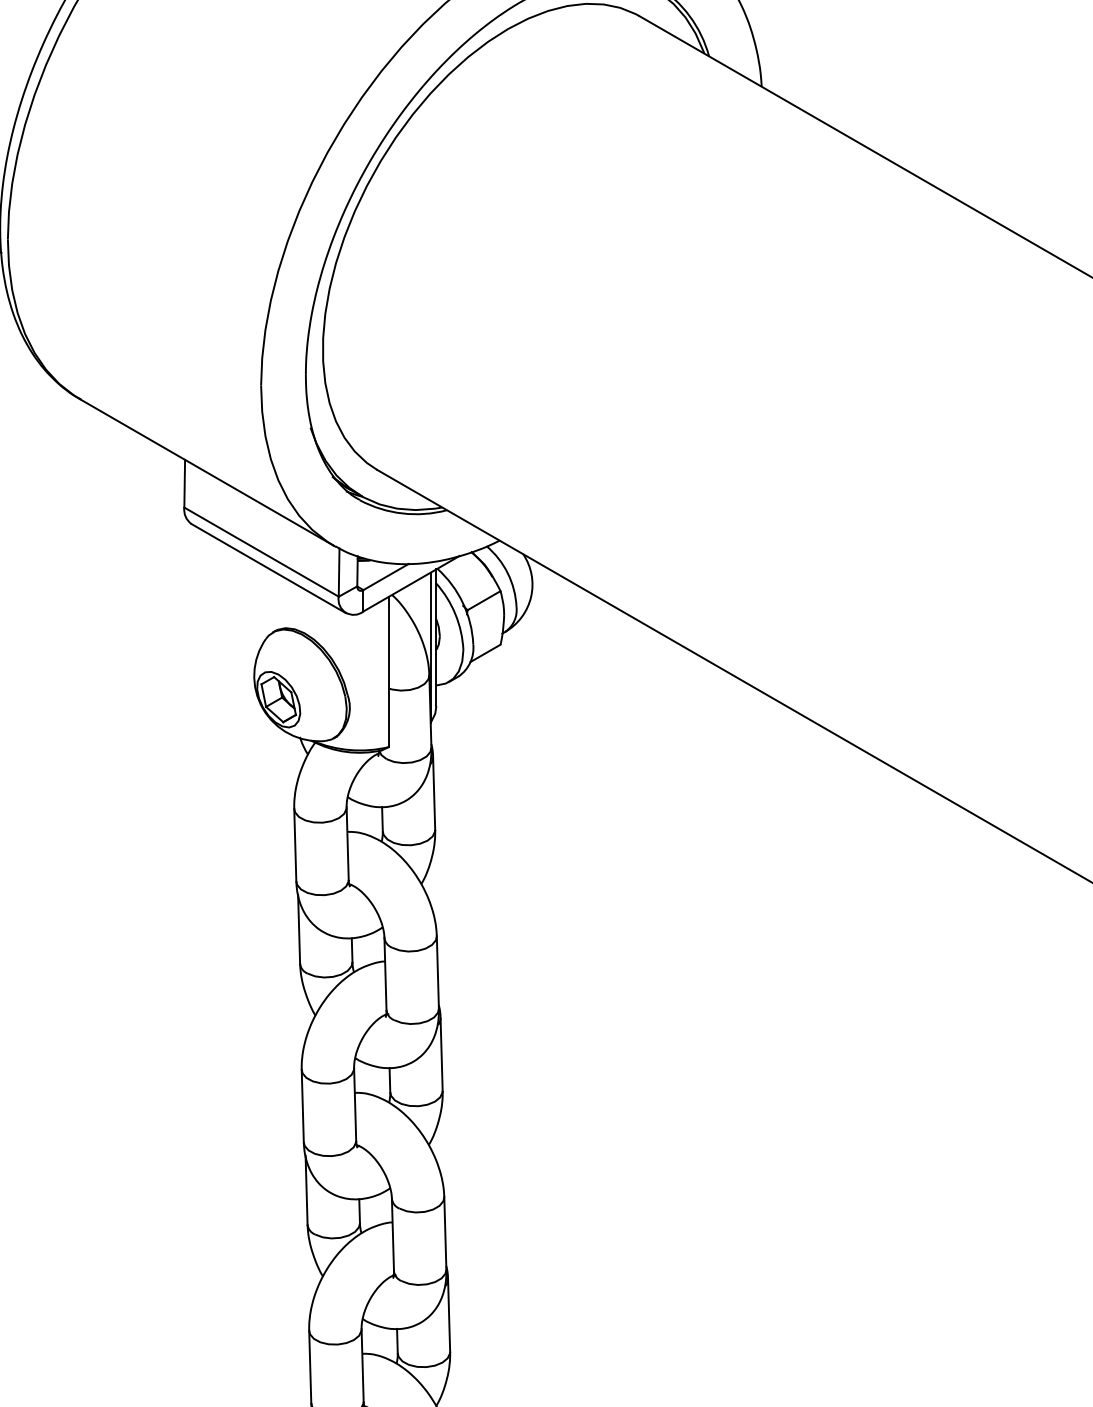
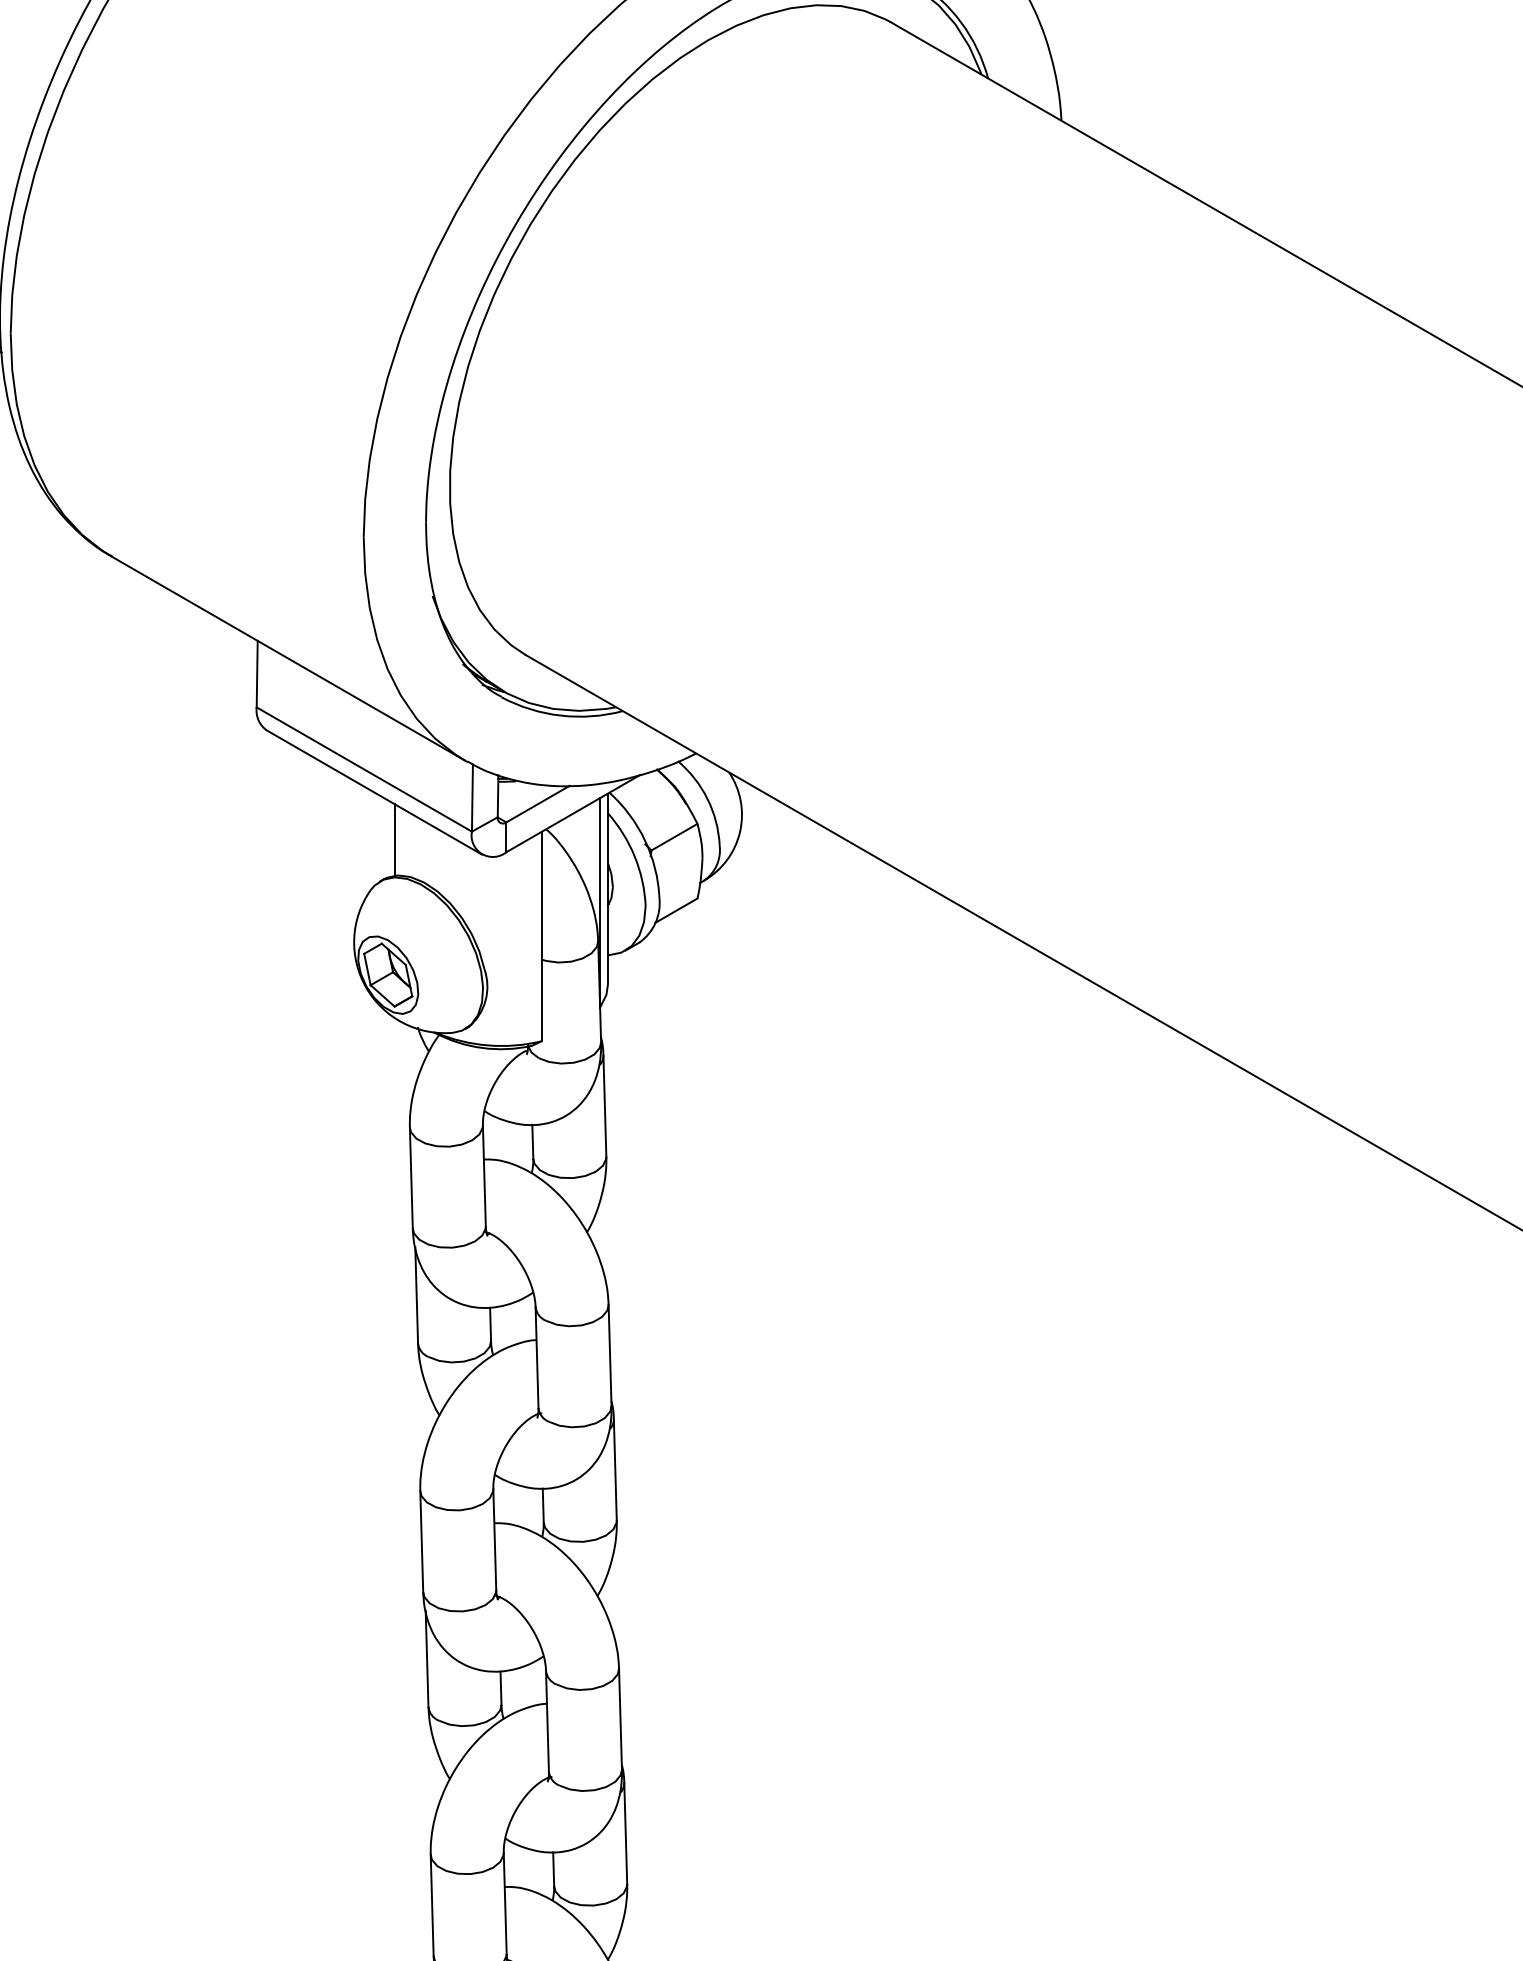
line: (283, 602) -> (394, 839), added

